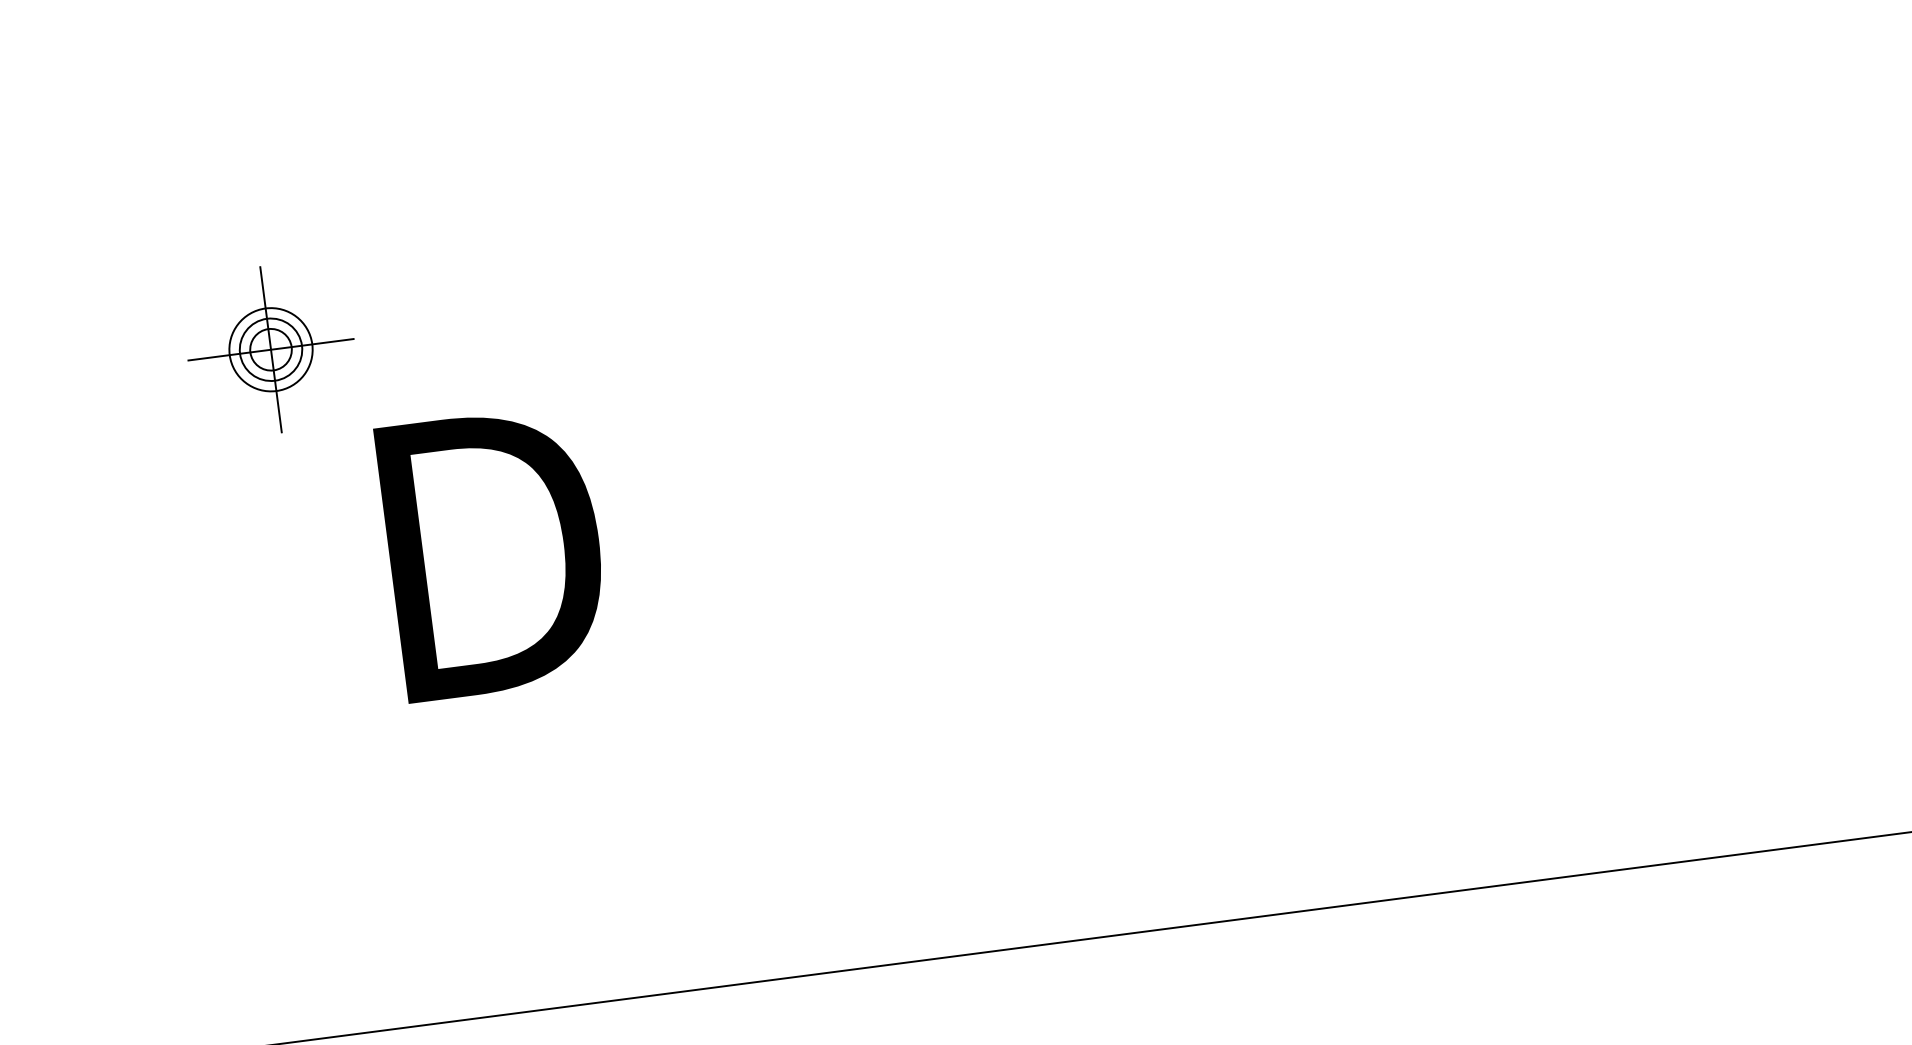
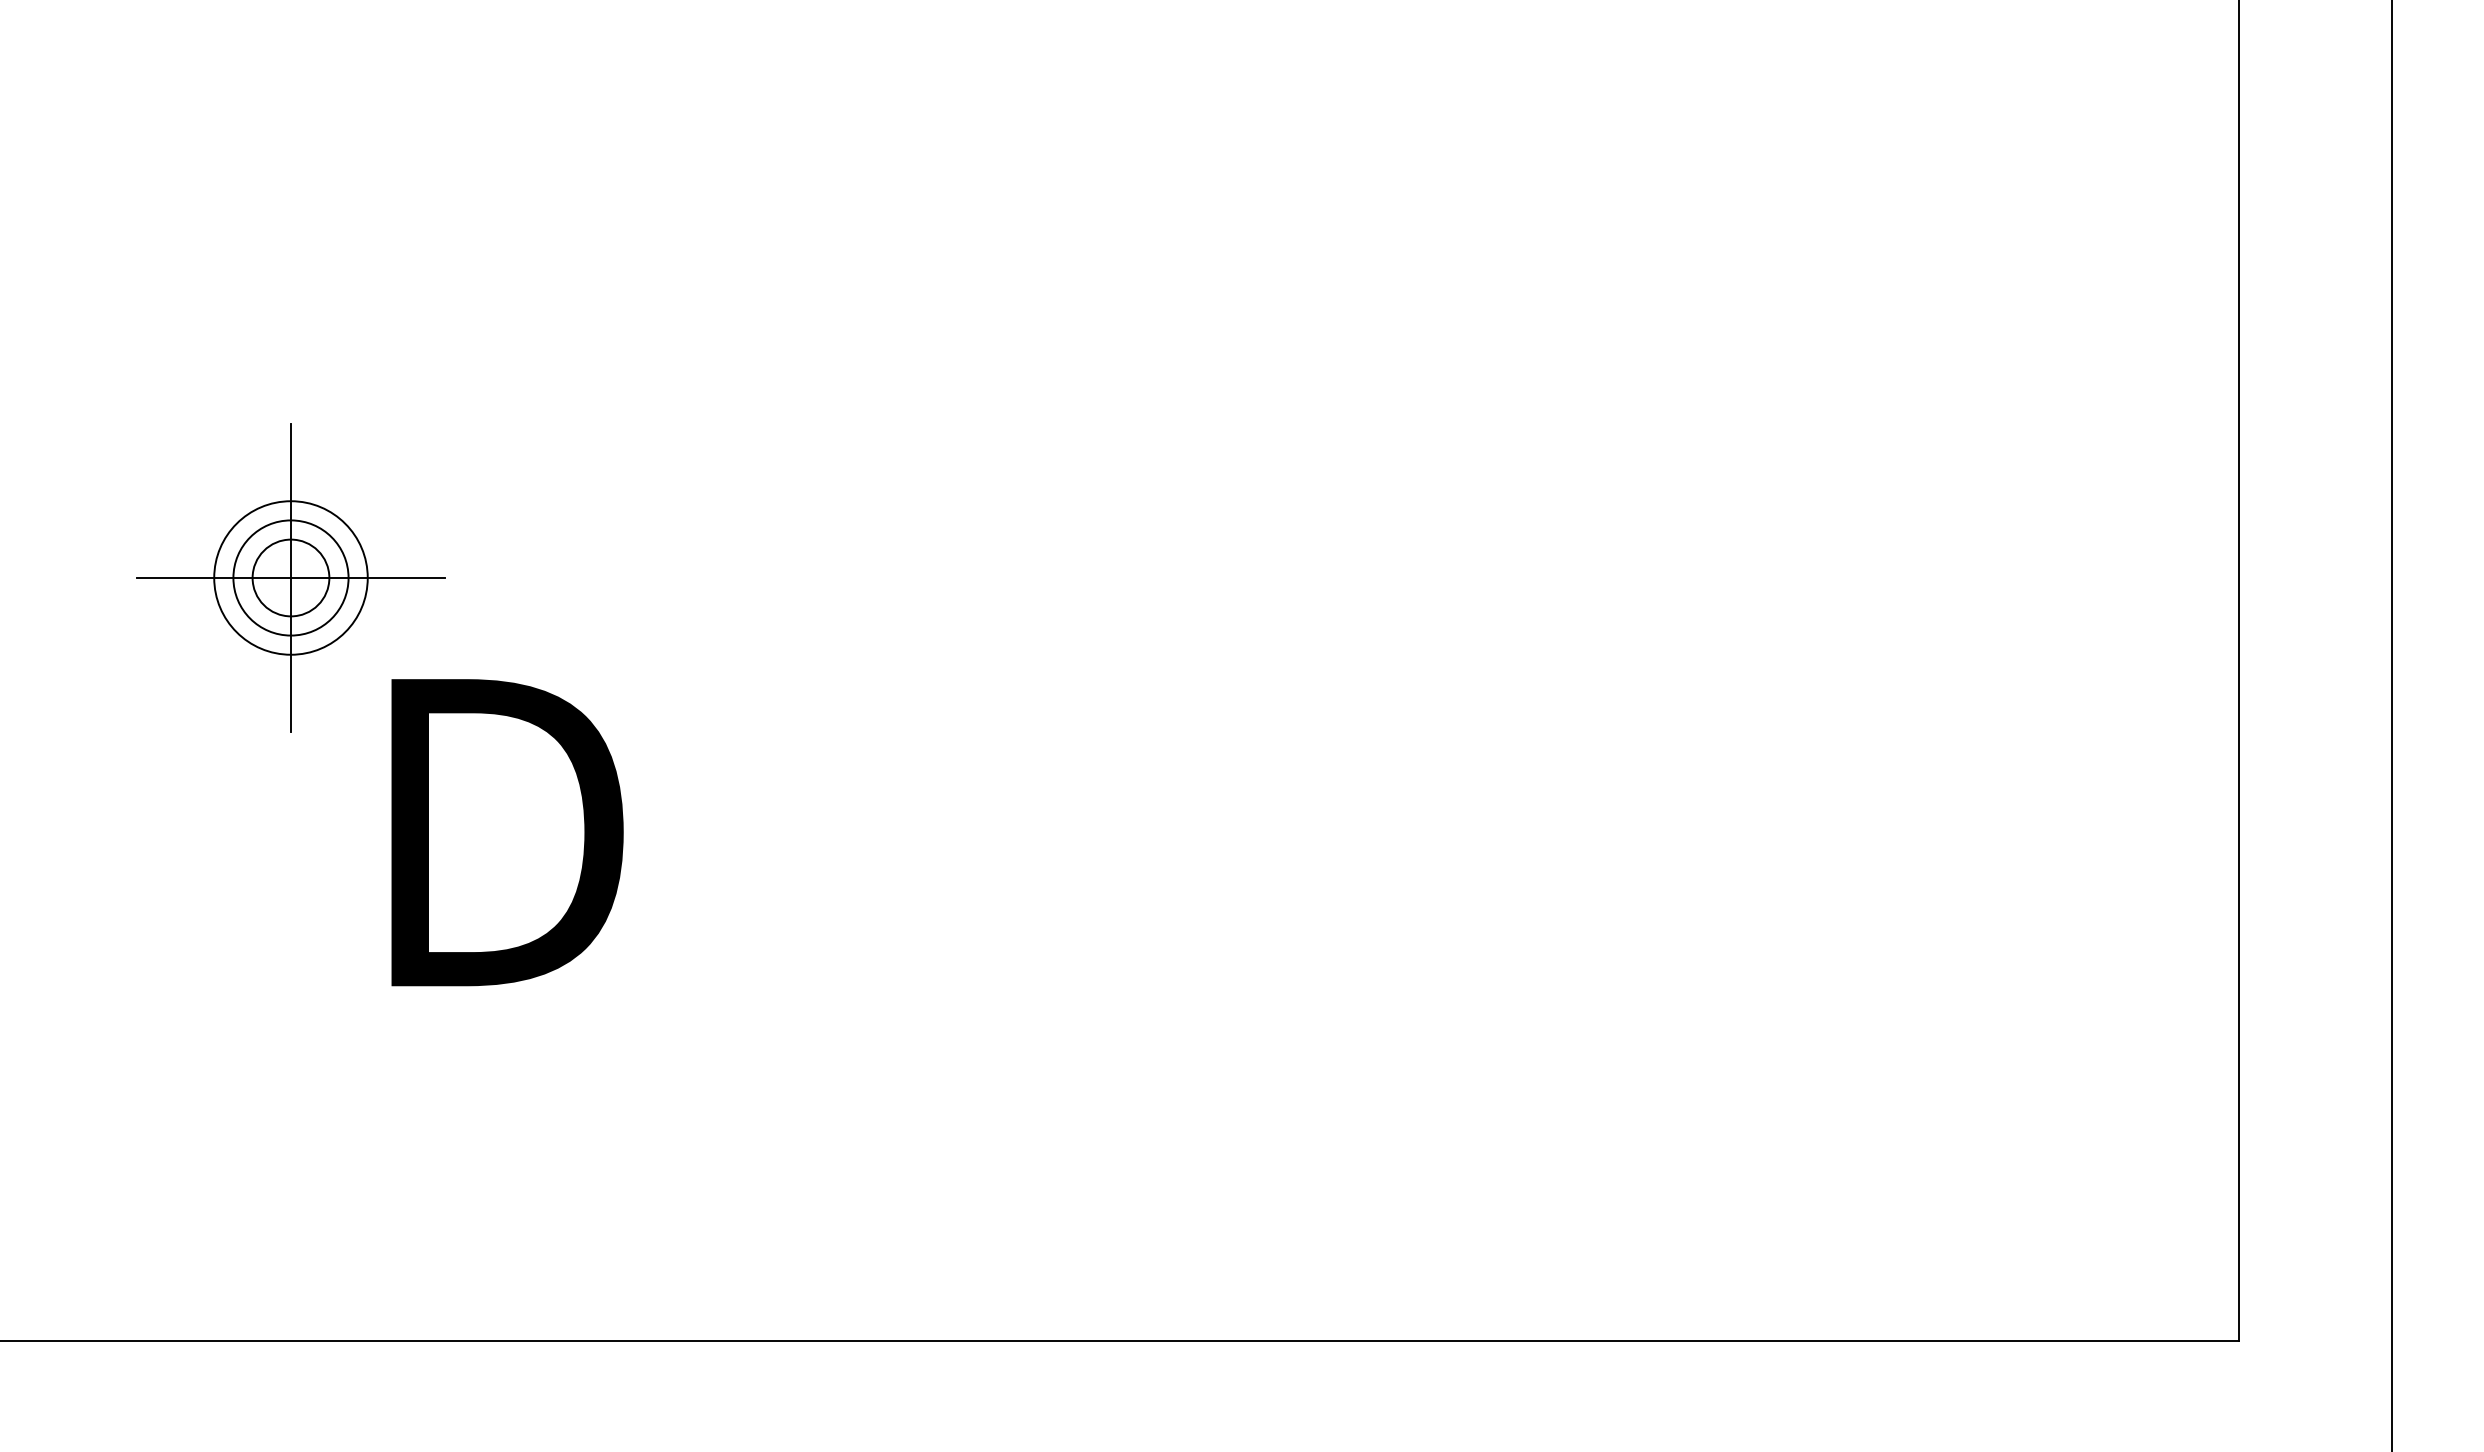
part: (270, 349) -> (290, 577), size x1.67

